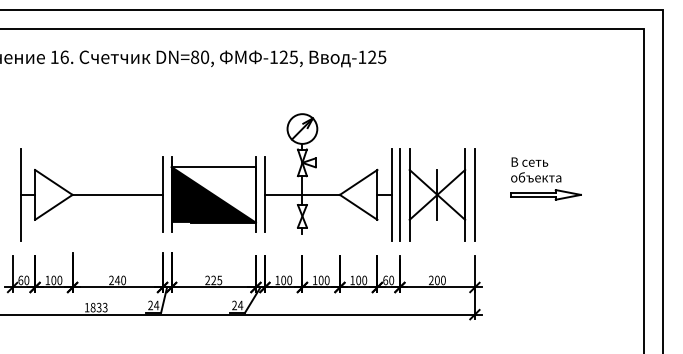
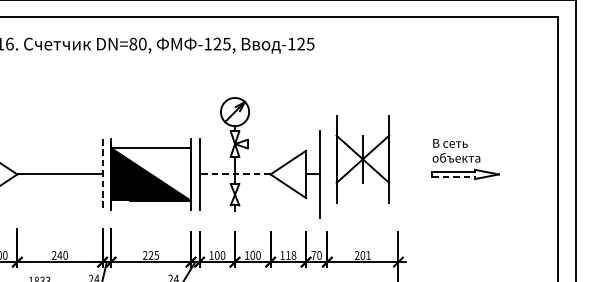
line: (301, 194) -> (234, 174), solid -> dashed
line: (399, 194) -> (326, 174), removed
part: (437, 194) -> (362, 158), moved
line: (474, 194) -> (398, 174), removed
line: (162, 195) -> (102, 175), solid -> dashed
line: (533, 197) -> (453, 176), solid -> dashed
text: (361, 280) -> (290, 255), 100 -> 118
text: (385, 280) -> (313, 255), 60 -> 70
text: (443, 280) -> (368, 255), 200 -> 201

